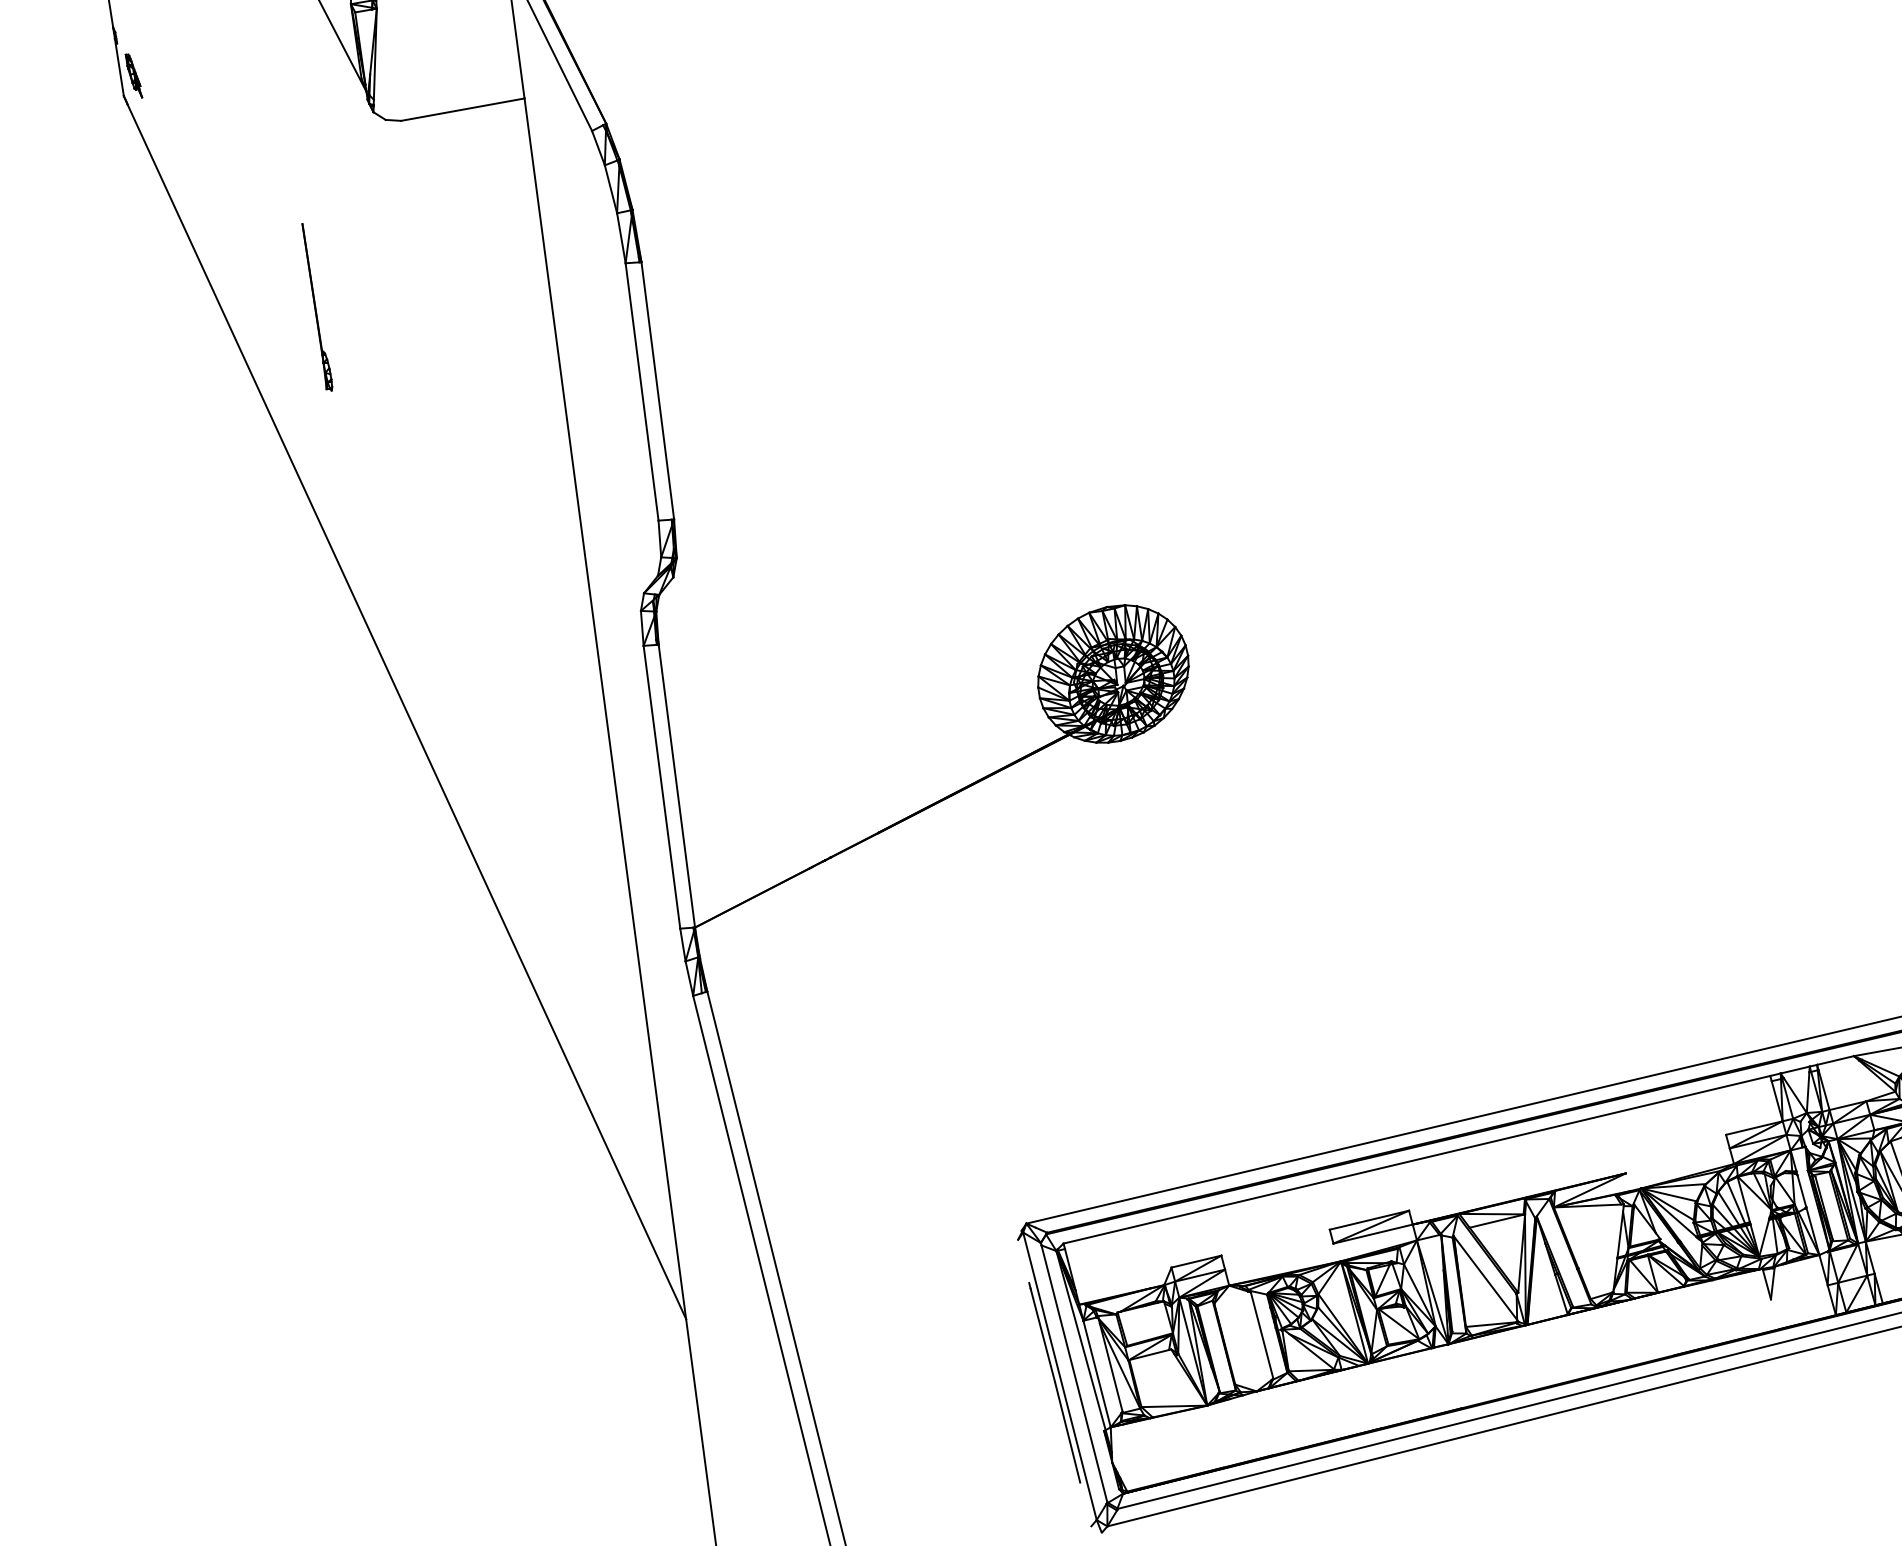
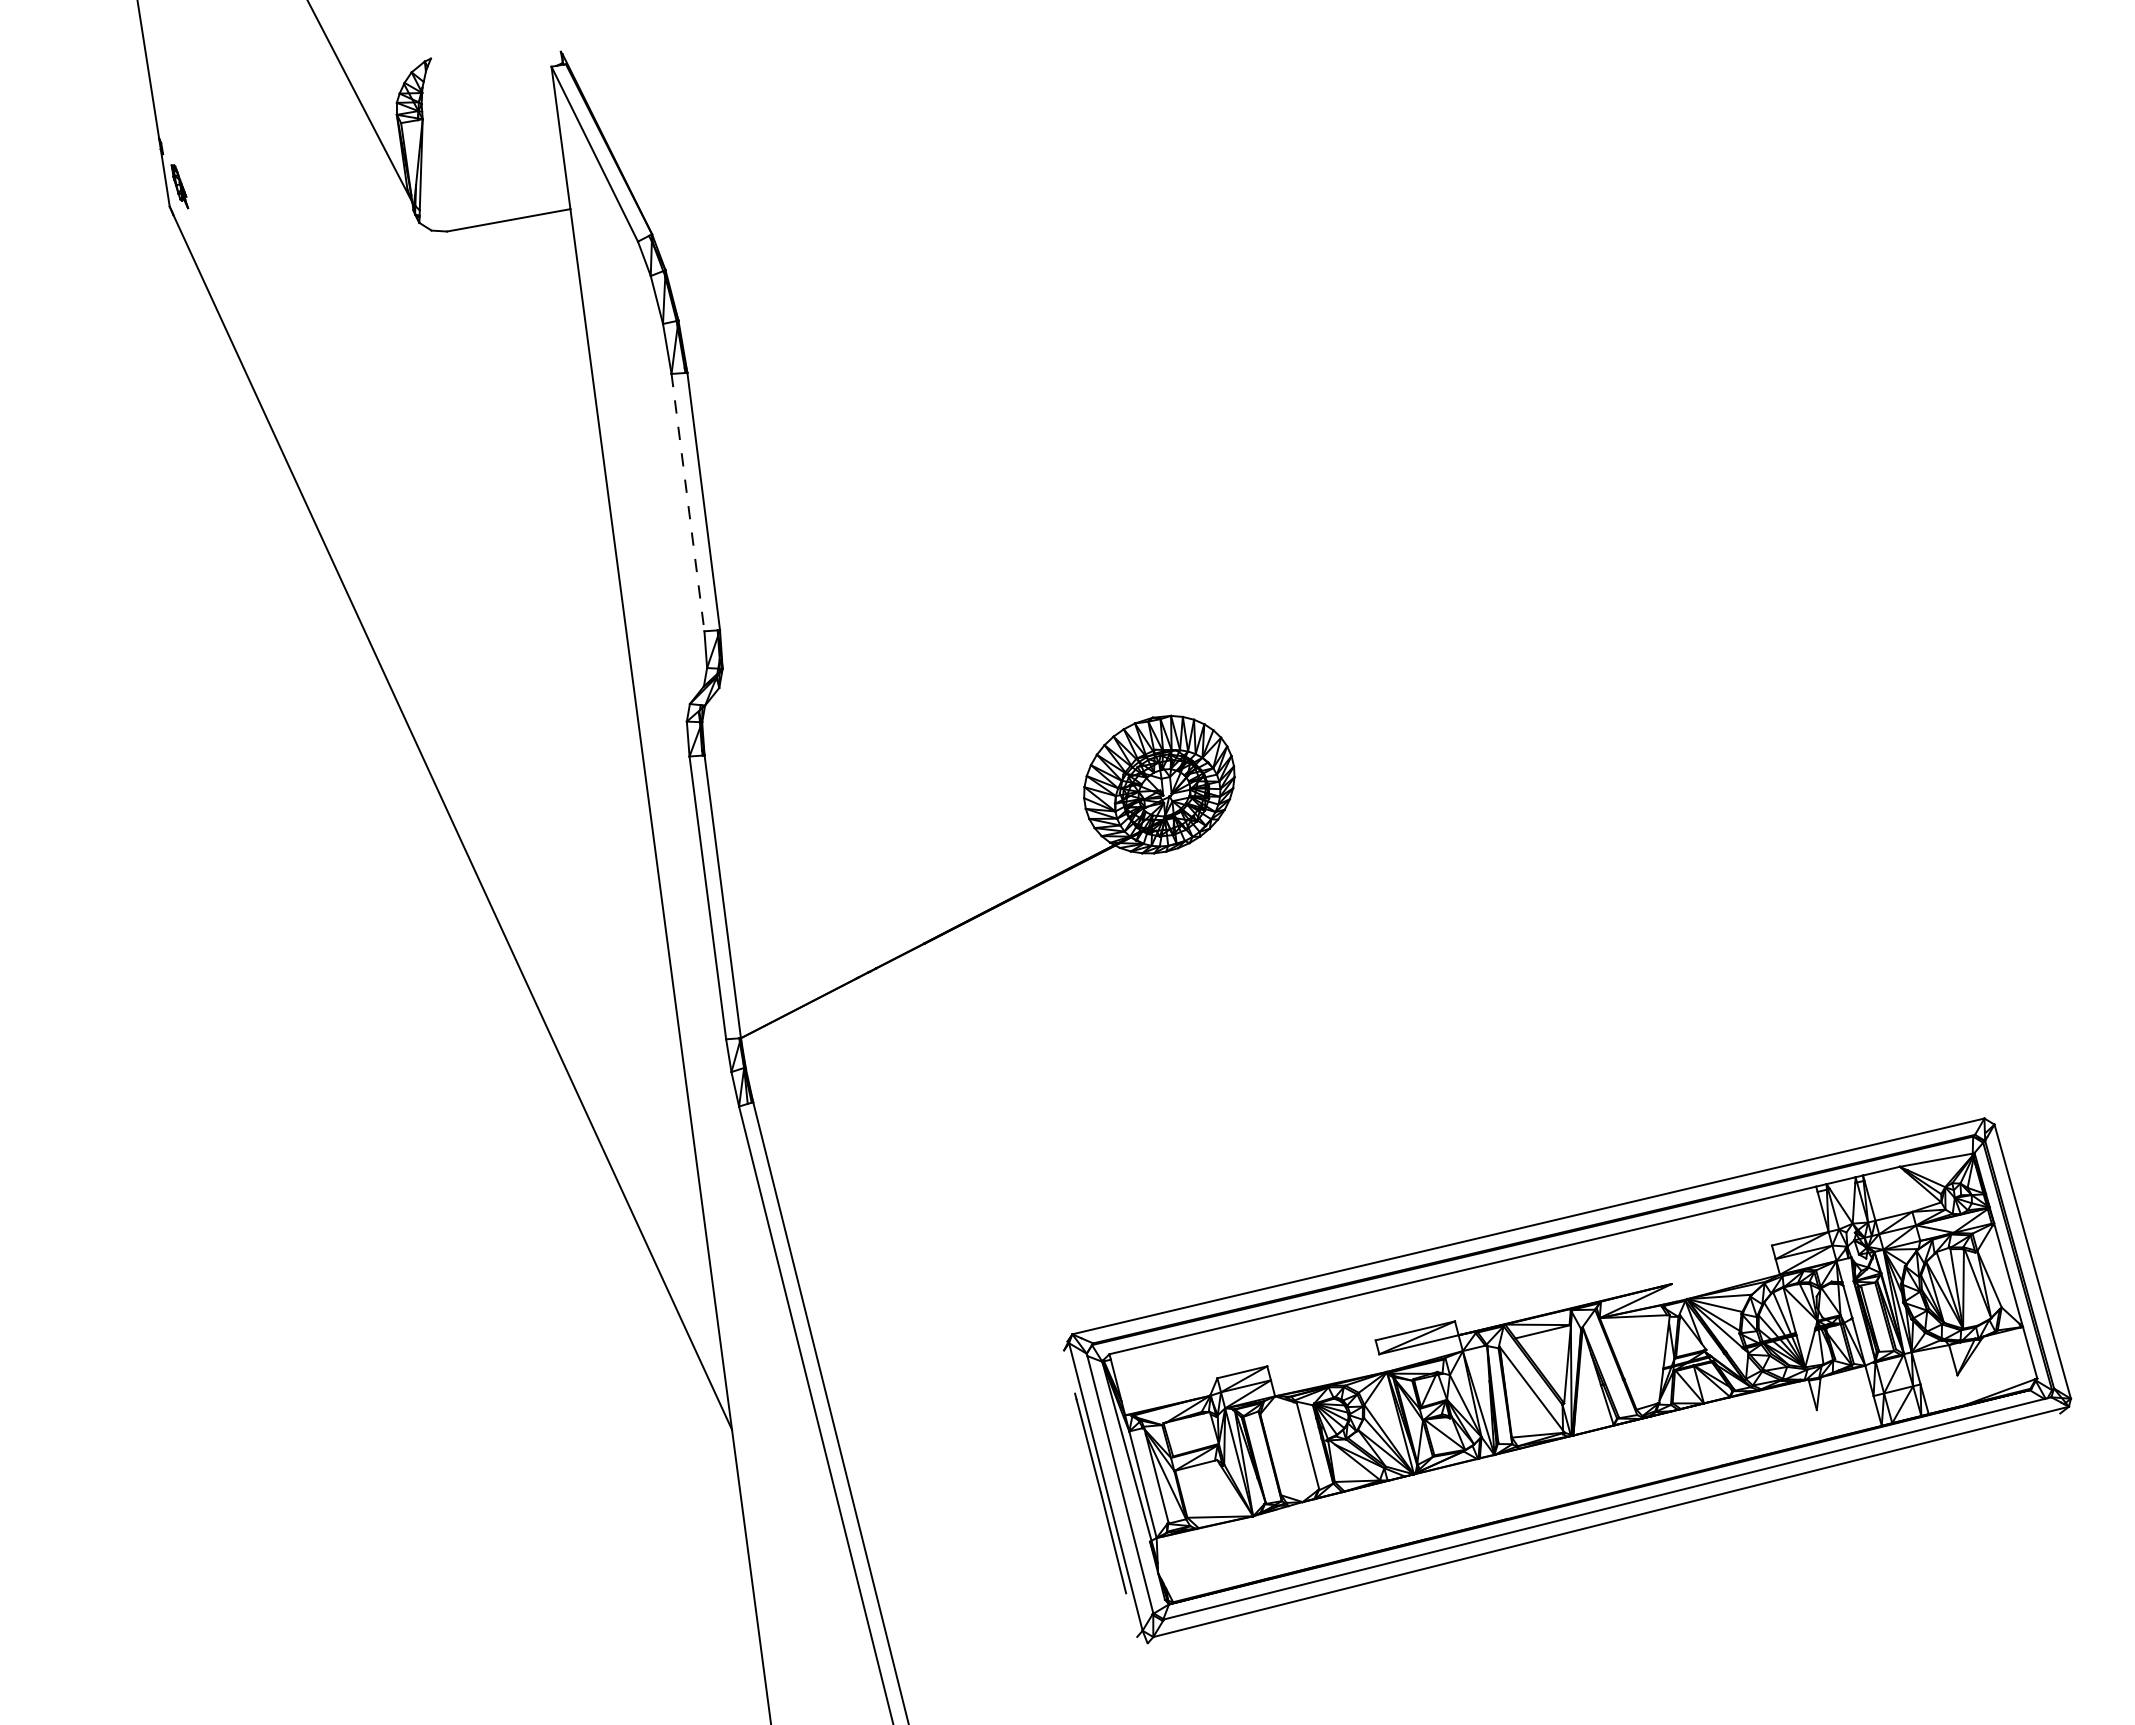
part: (317, 306) -> (363, 417), removed
line: (642, 391) -> (688, 502), solid -> dashed

